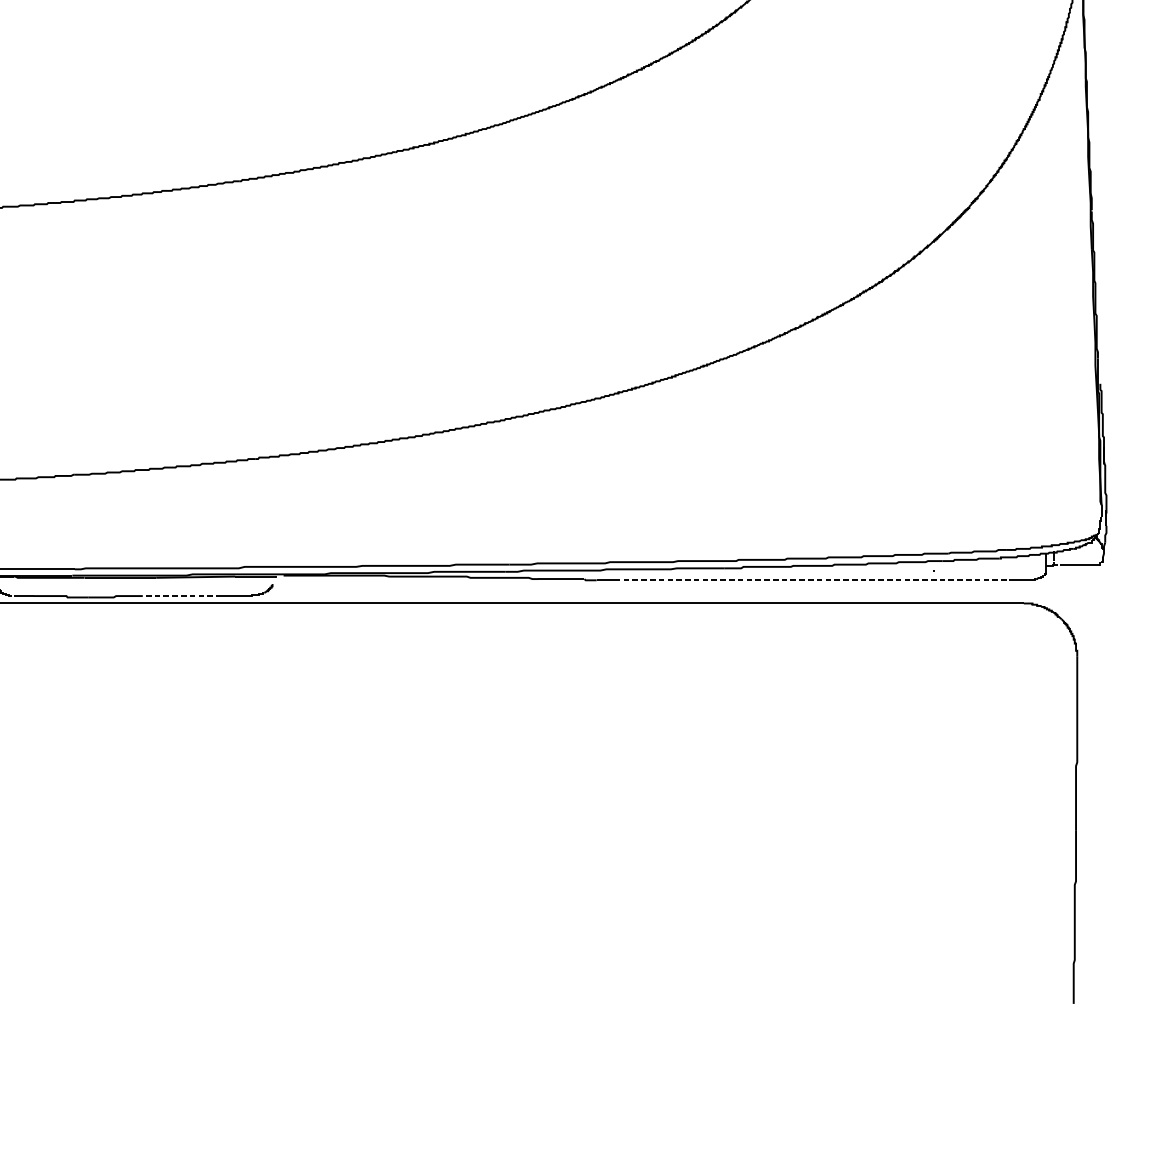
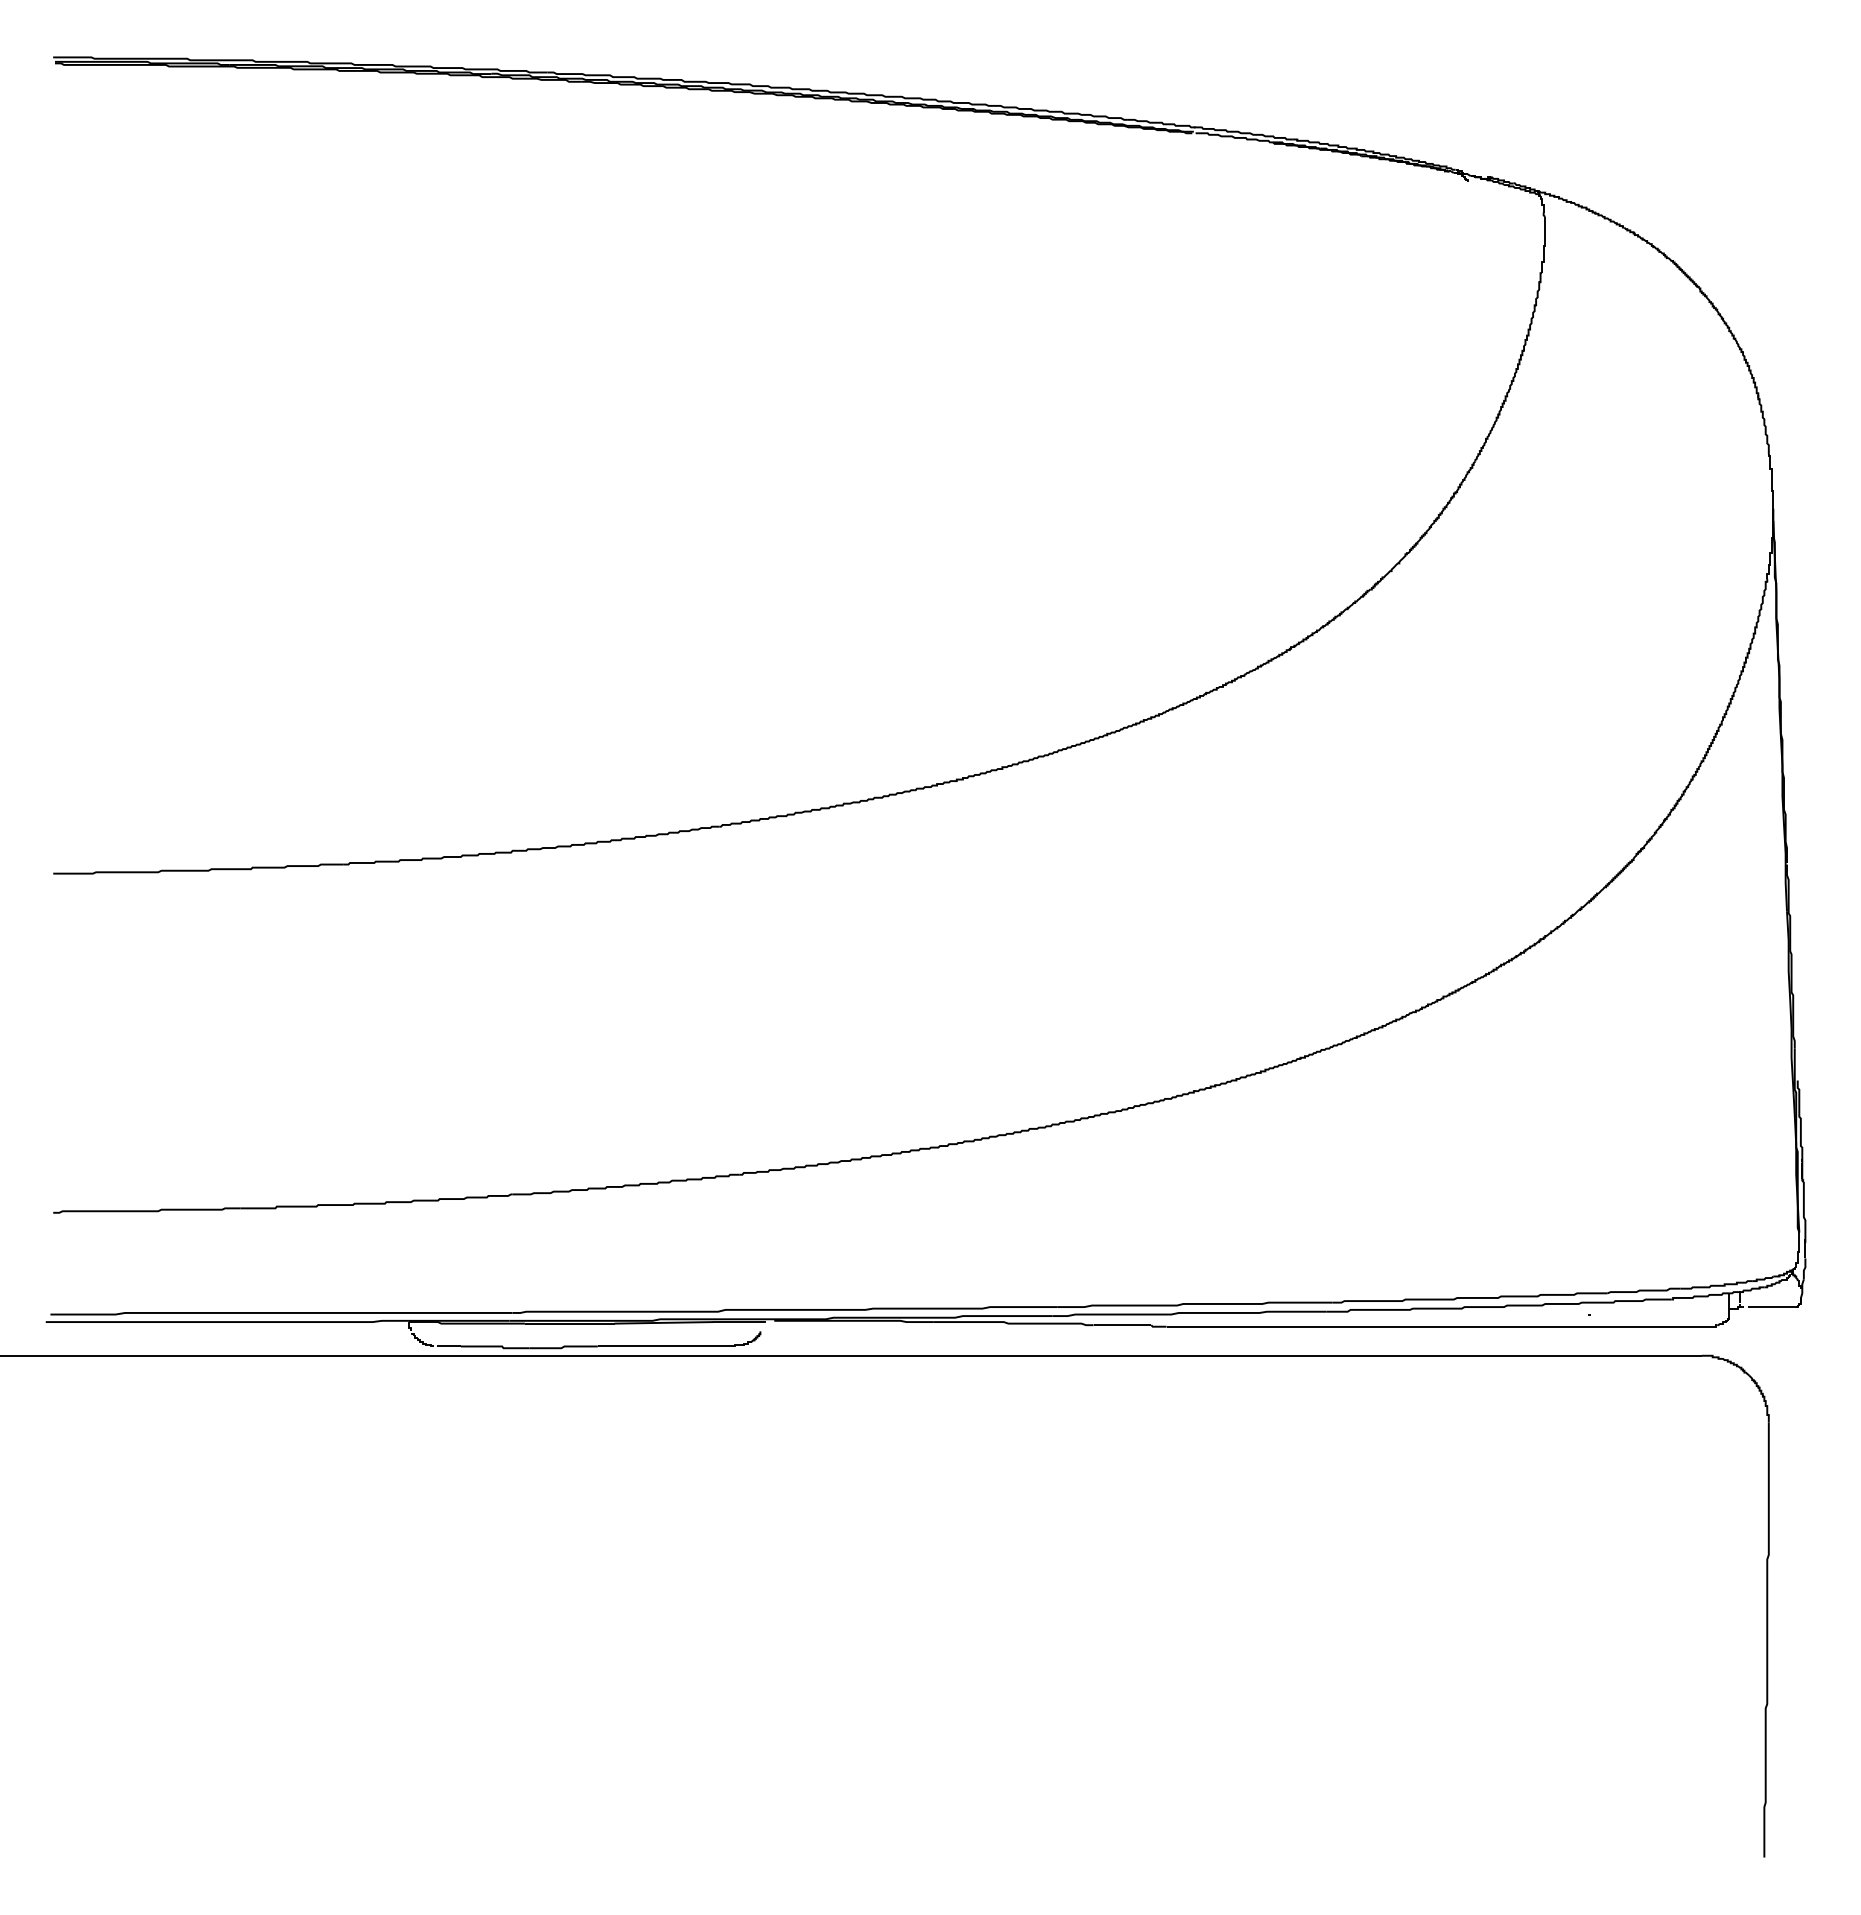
line: (812, 580) -> (1437, 1326), dashed -> solid
line: (181, 596) -> (646, 1346), dashed -> solid

